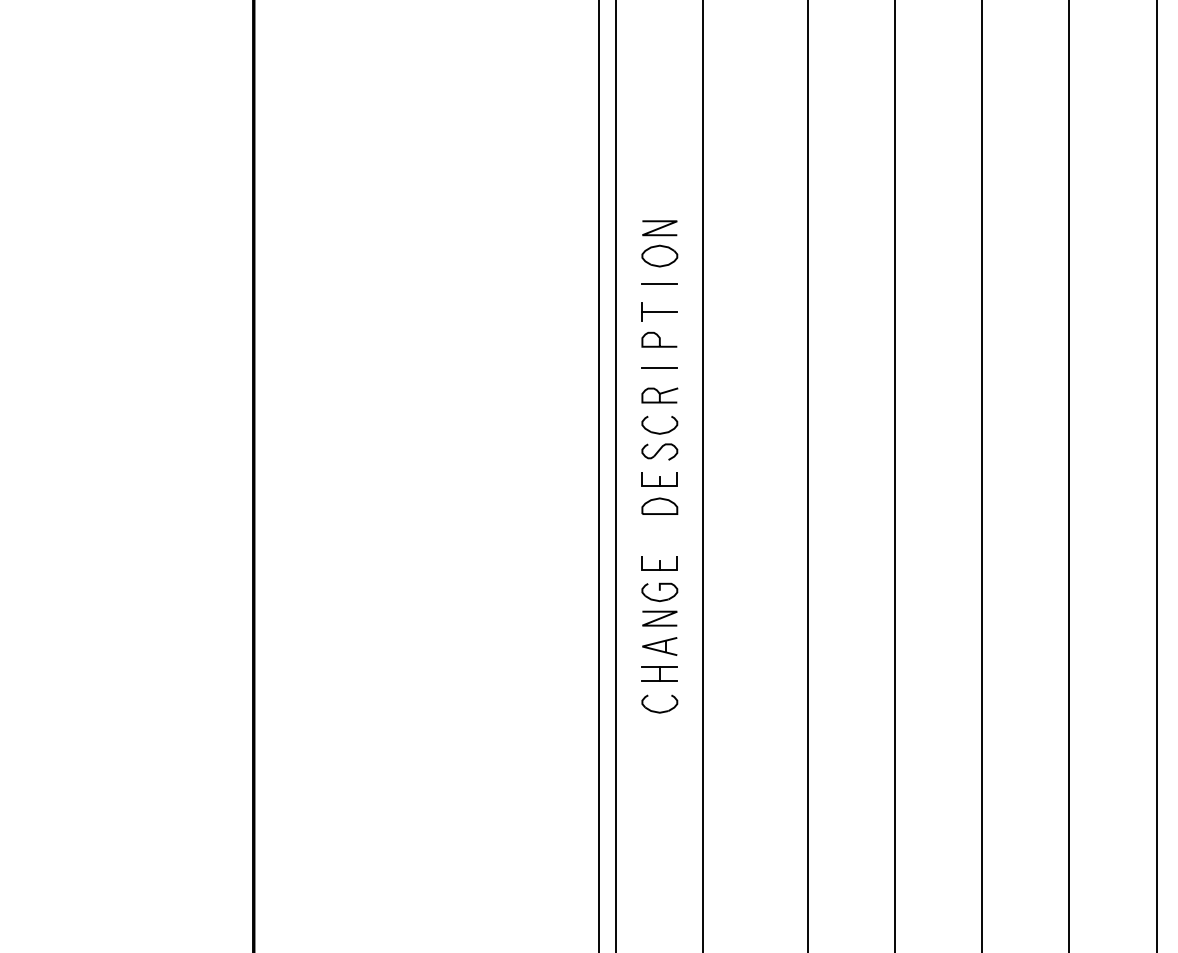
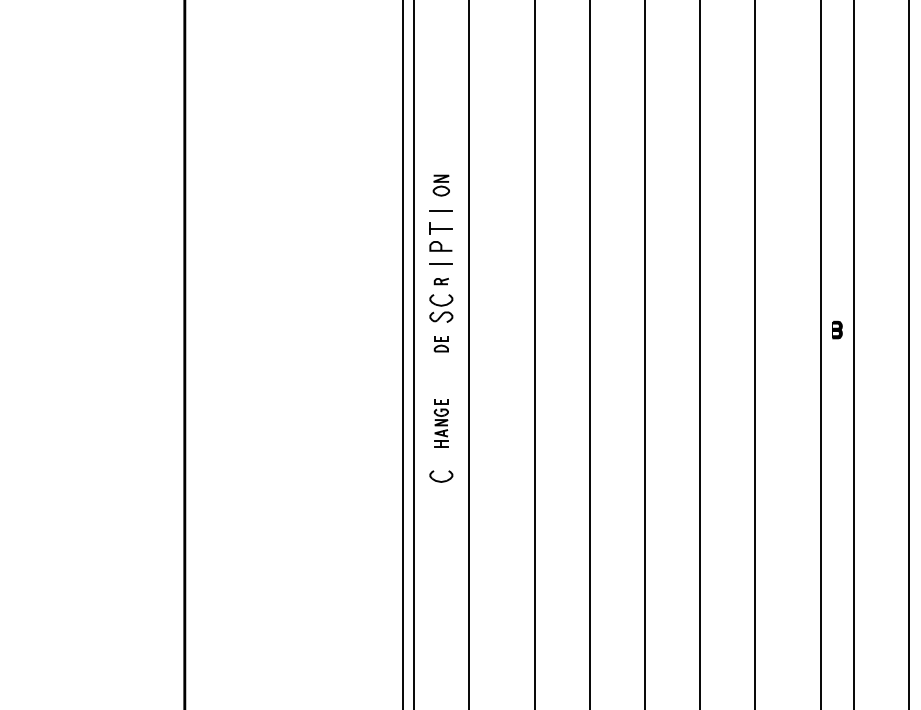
part: (660, 243) -> (441, 185), size x0.7
part: (660, 395) -> (441, 281), size x0.6
part: (660, 493) -> (441, 343), size x0.6
part: (660, 618) -> (441, 422), size x0.6

